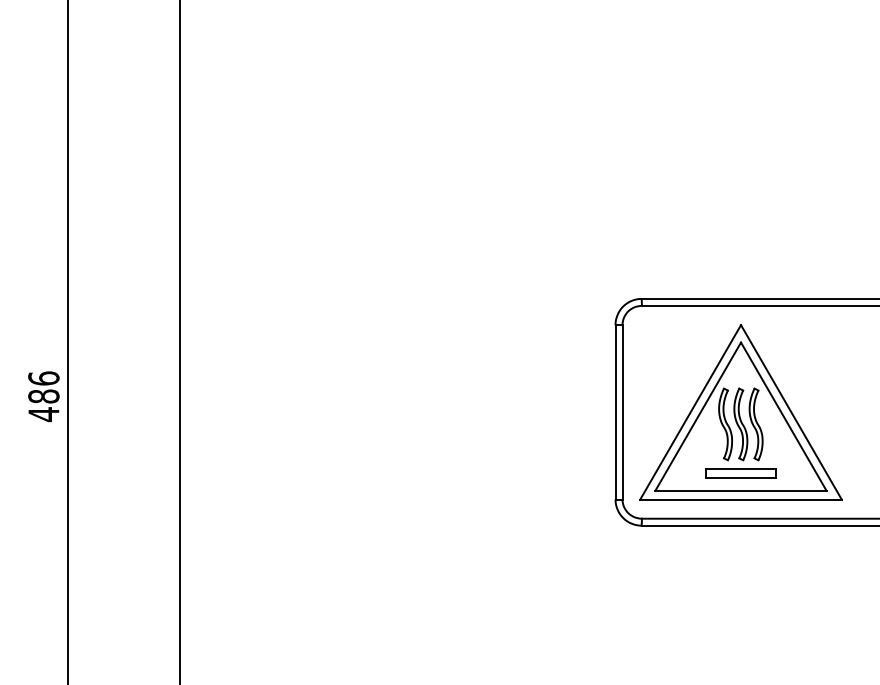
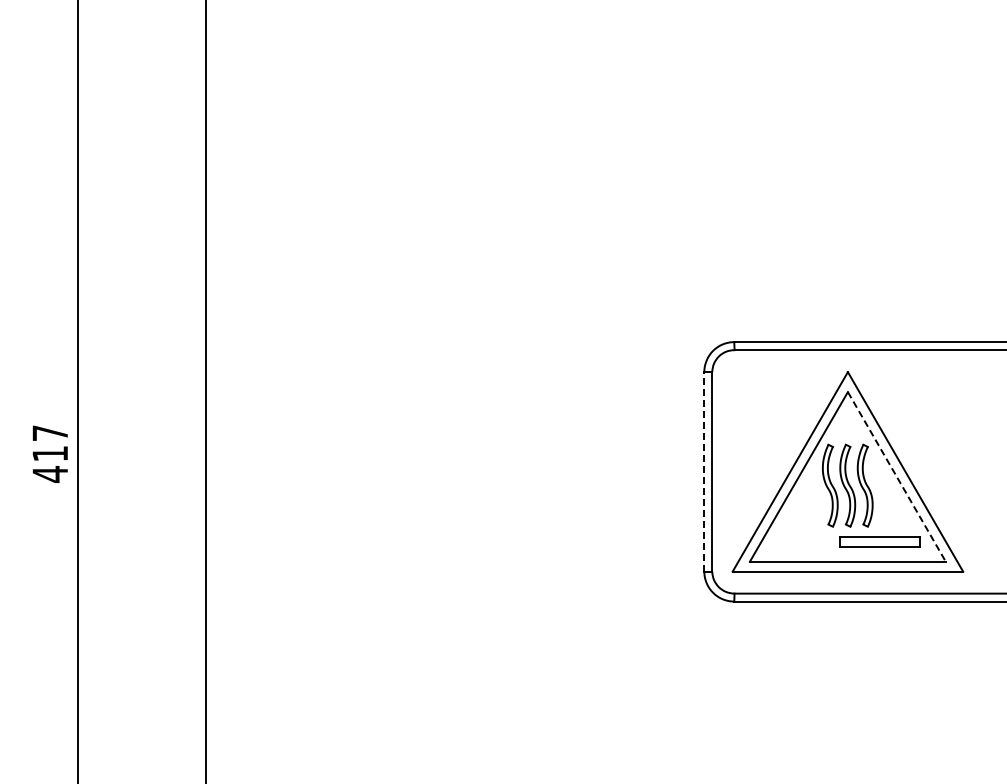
text: (44, 387) -> (50, 443), 486 -> 417
line: (615, 411) -> (704, 471), solid -> dashed
line: (783, 416) -> (896, 476), solid -> dashed
part: (740, 473) -> (879, 541), moved

